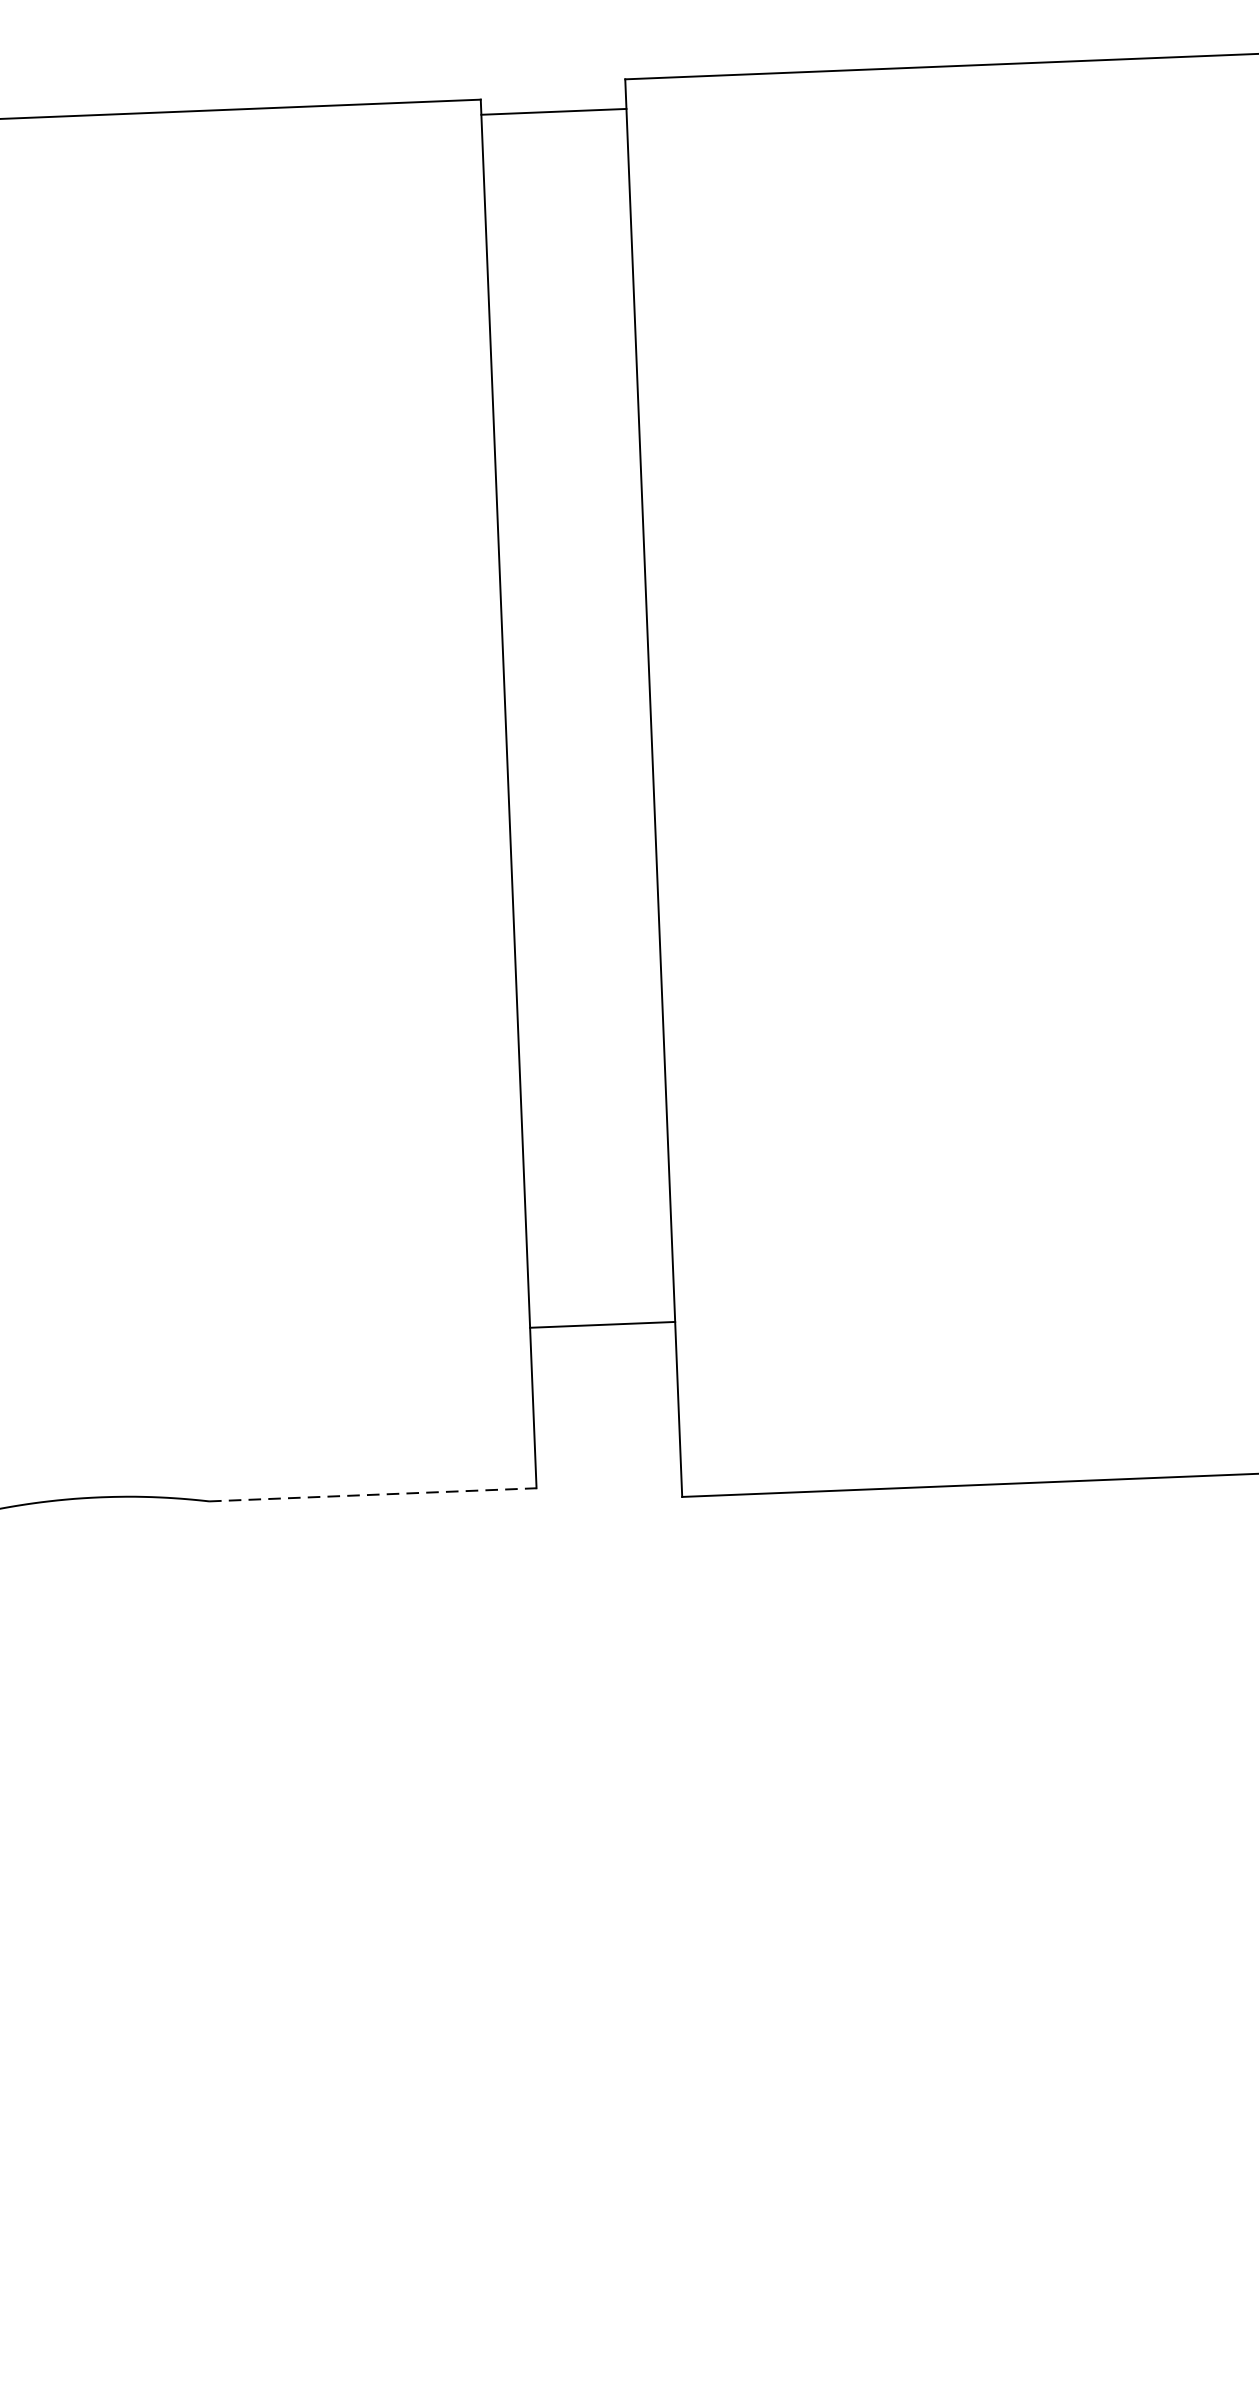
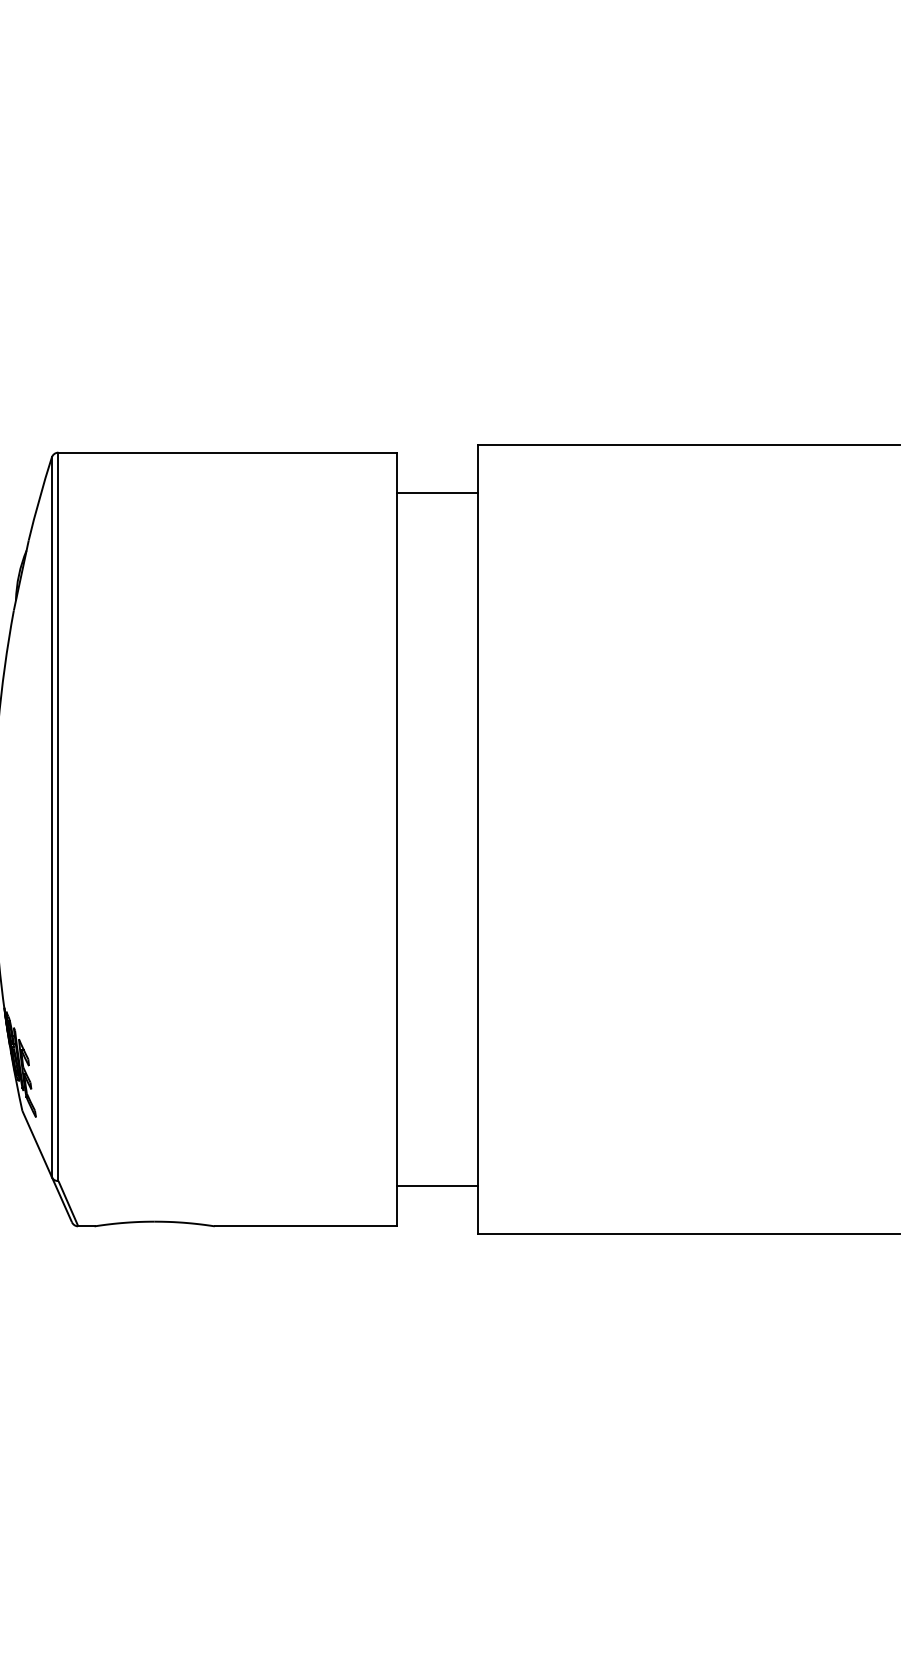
line: (553, 112) -> (437, 493), moved
line: (602, 1324) -> (437, 1185), moved
line: (373, 1495) -> (306, 1226), dashed -> solid

